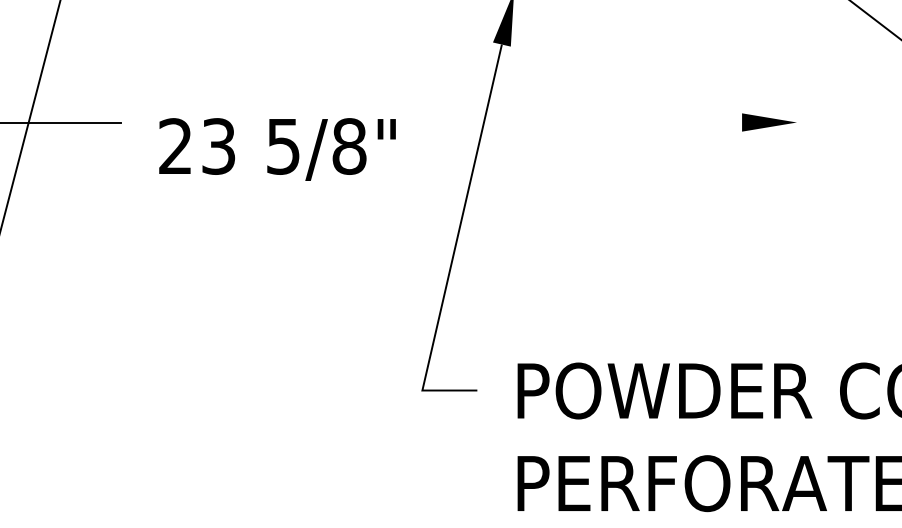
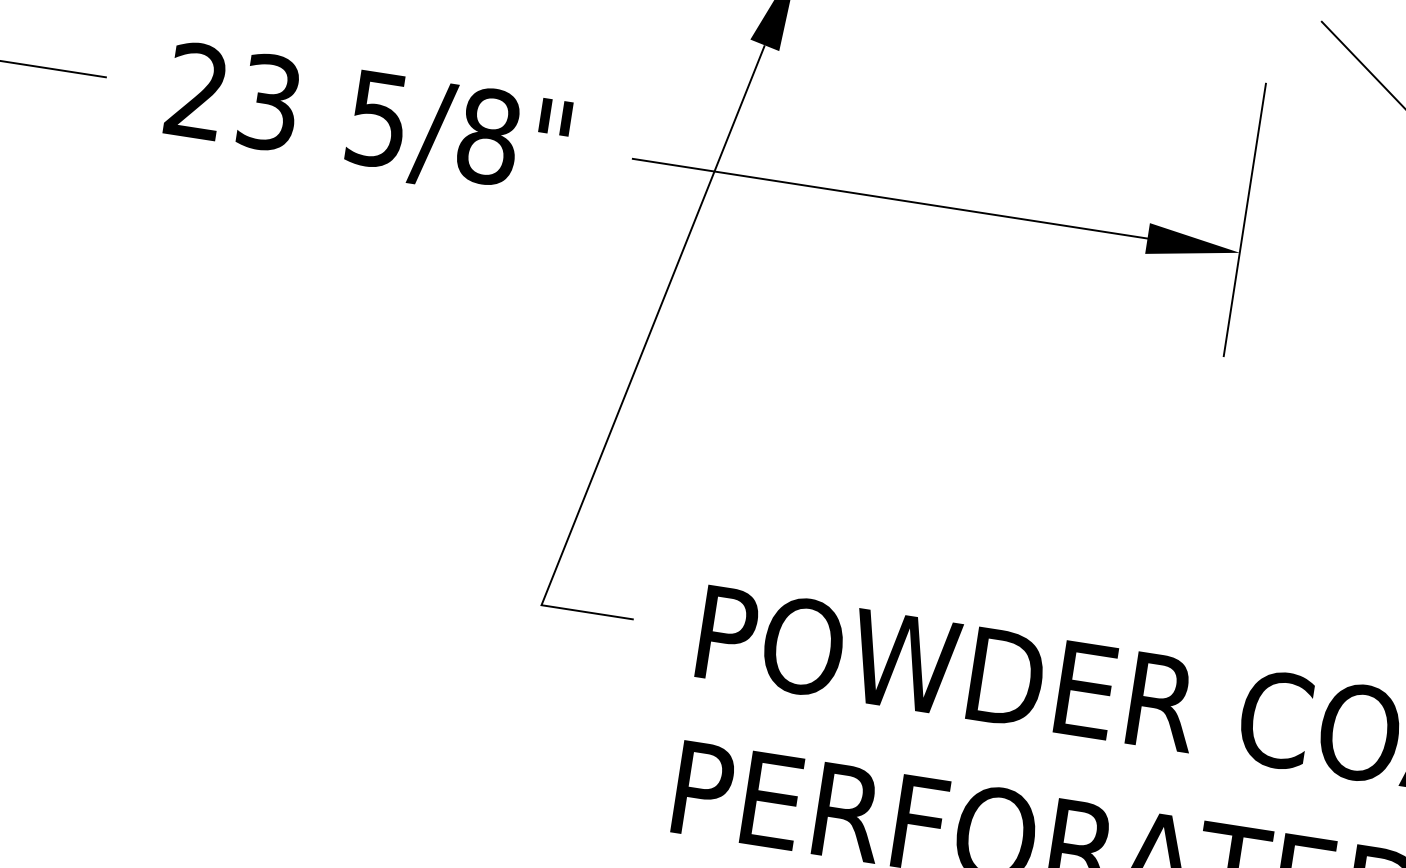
line: (797, 102) -> (1245, 219), added
line: (588, 122) -> (889, 198), added
text: (277, 149) -> (367, 122), moved

